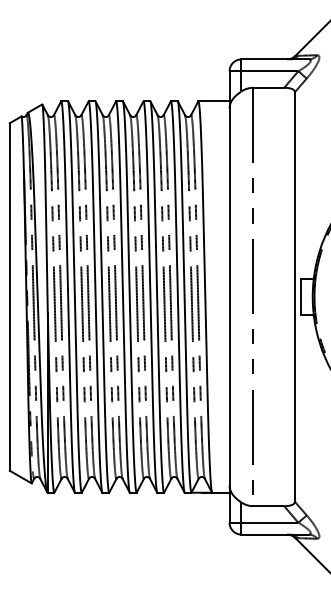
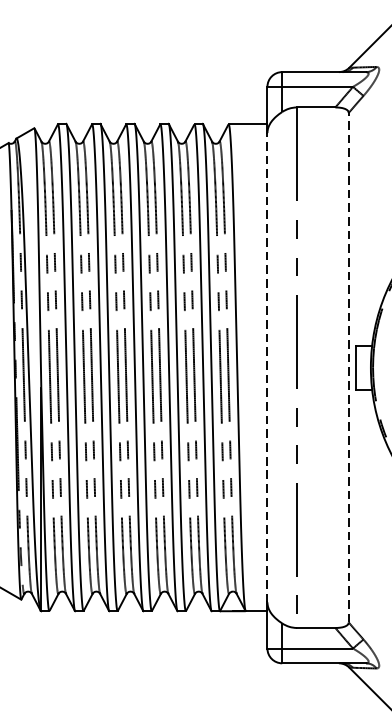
line: (229, 297) -> (267, 368), solid -> dashed
line: (294, 297) -> (348, 368), solid -> dashed

